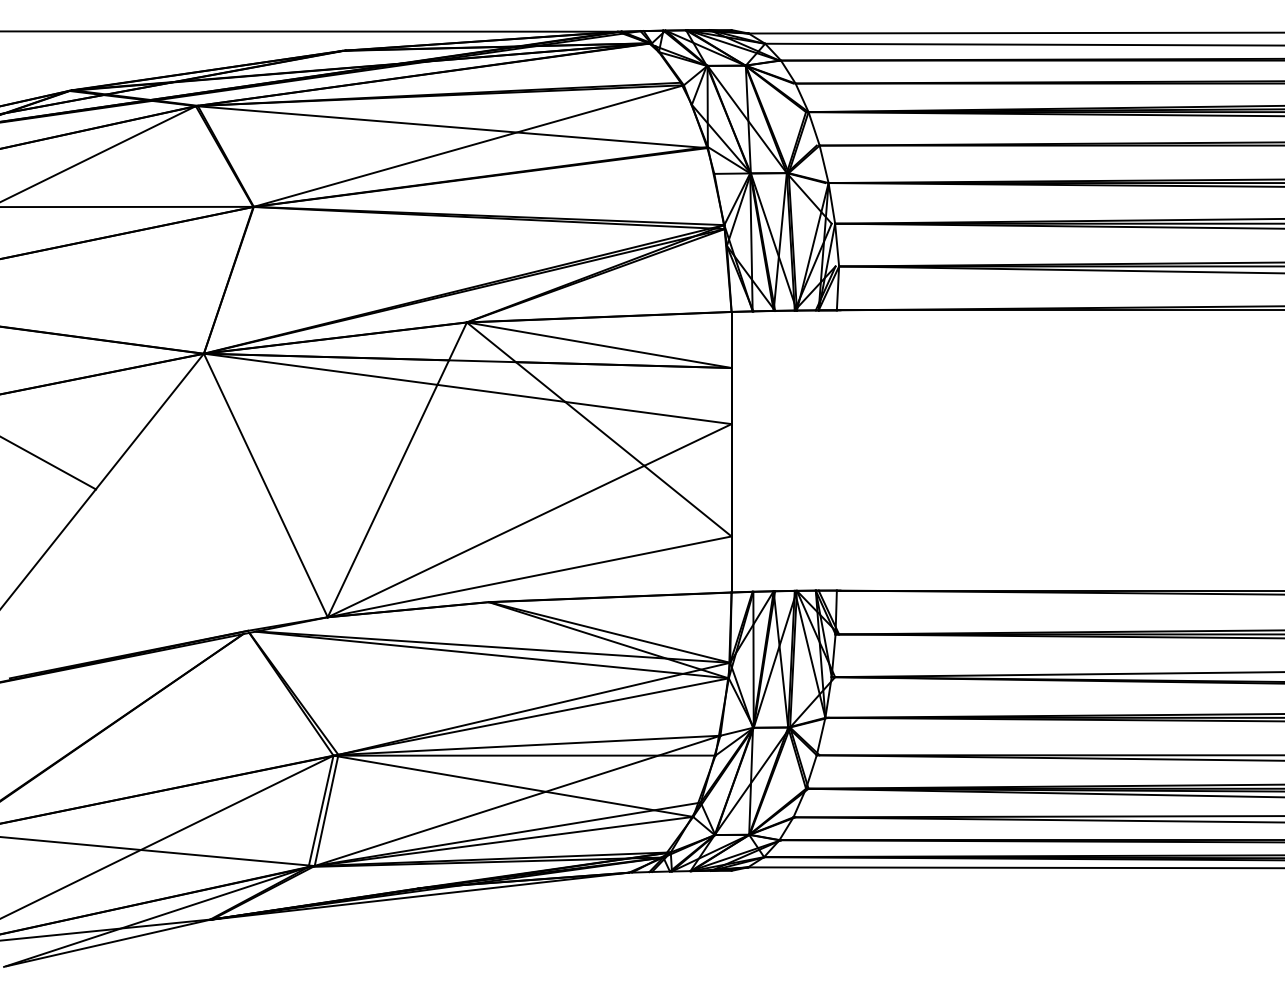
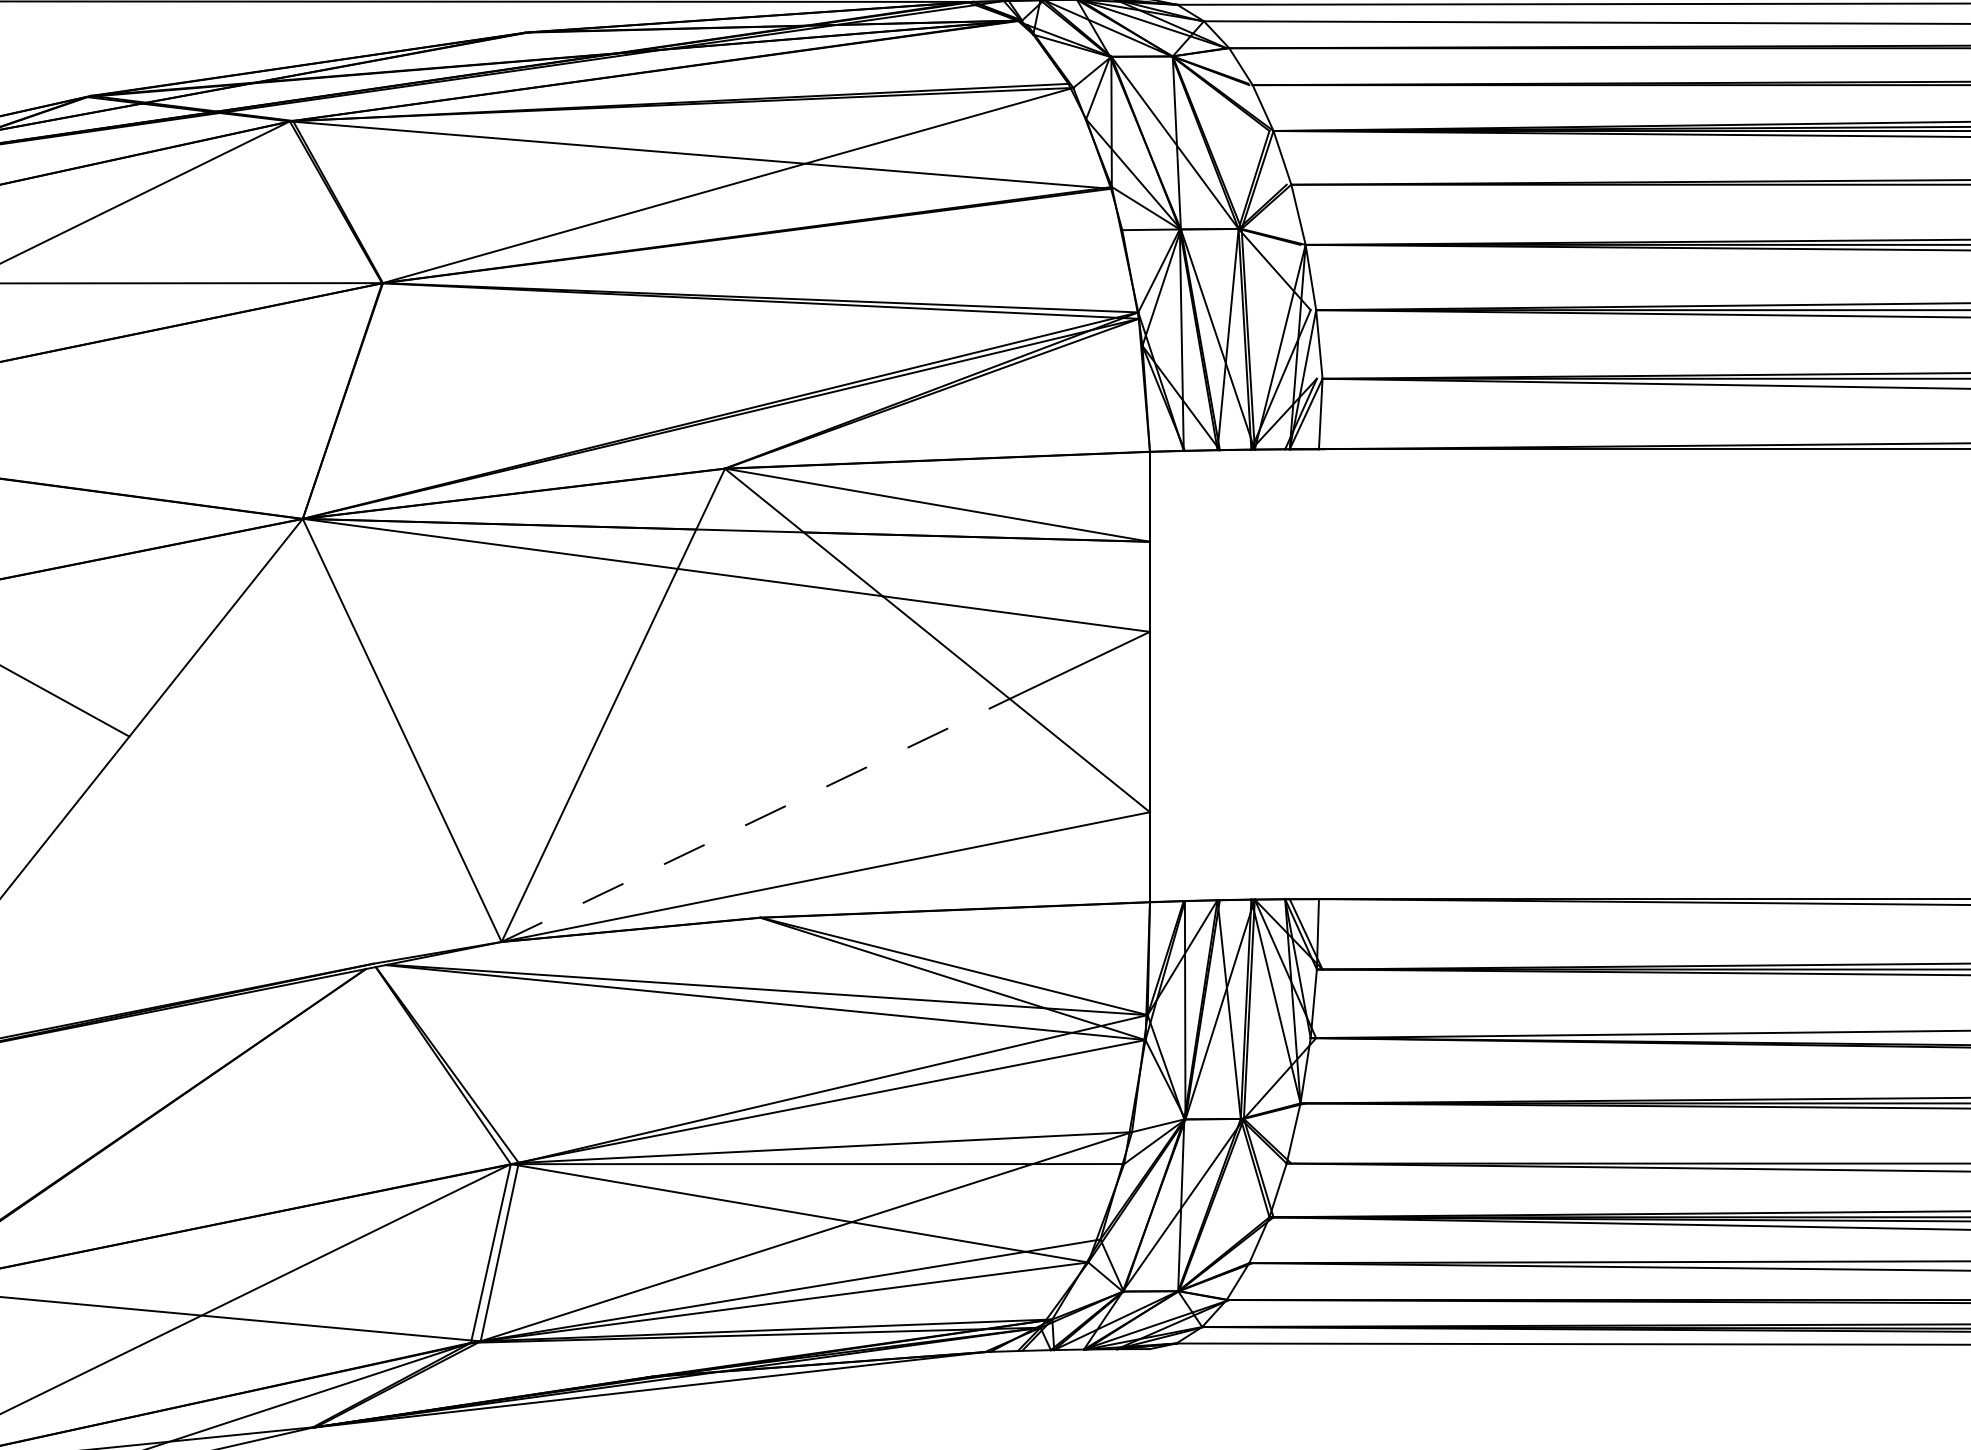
line: (486, 541) -> (756, 820), solid -> dashed

